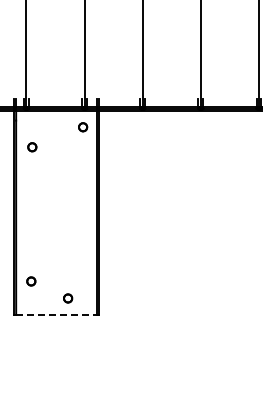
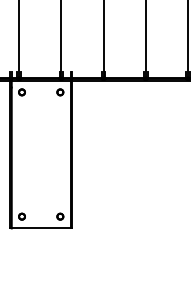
part: (32, 147) -> (22, 92), moved
part: (31, 281) -> (22, 216), moved
part: (68, 298) -> (60, 216), moved
line: (56, 314) -> (41, 228), dashed -> solid

